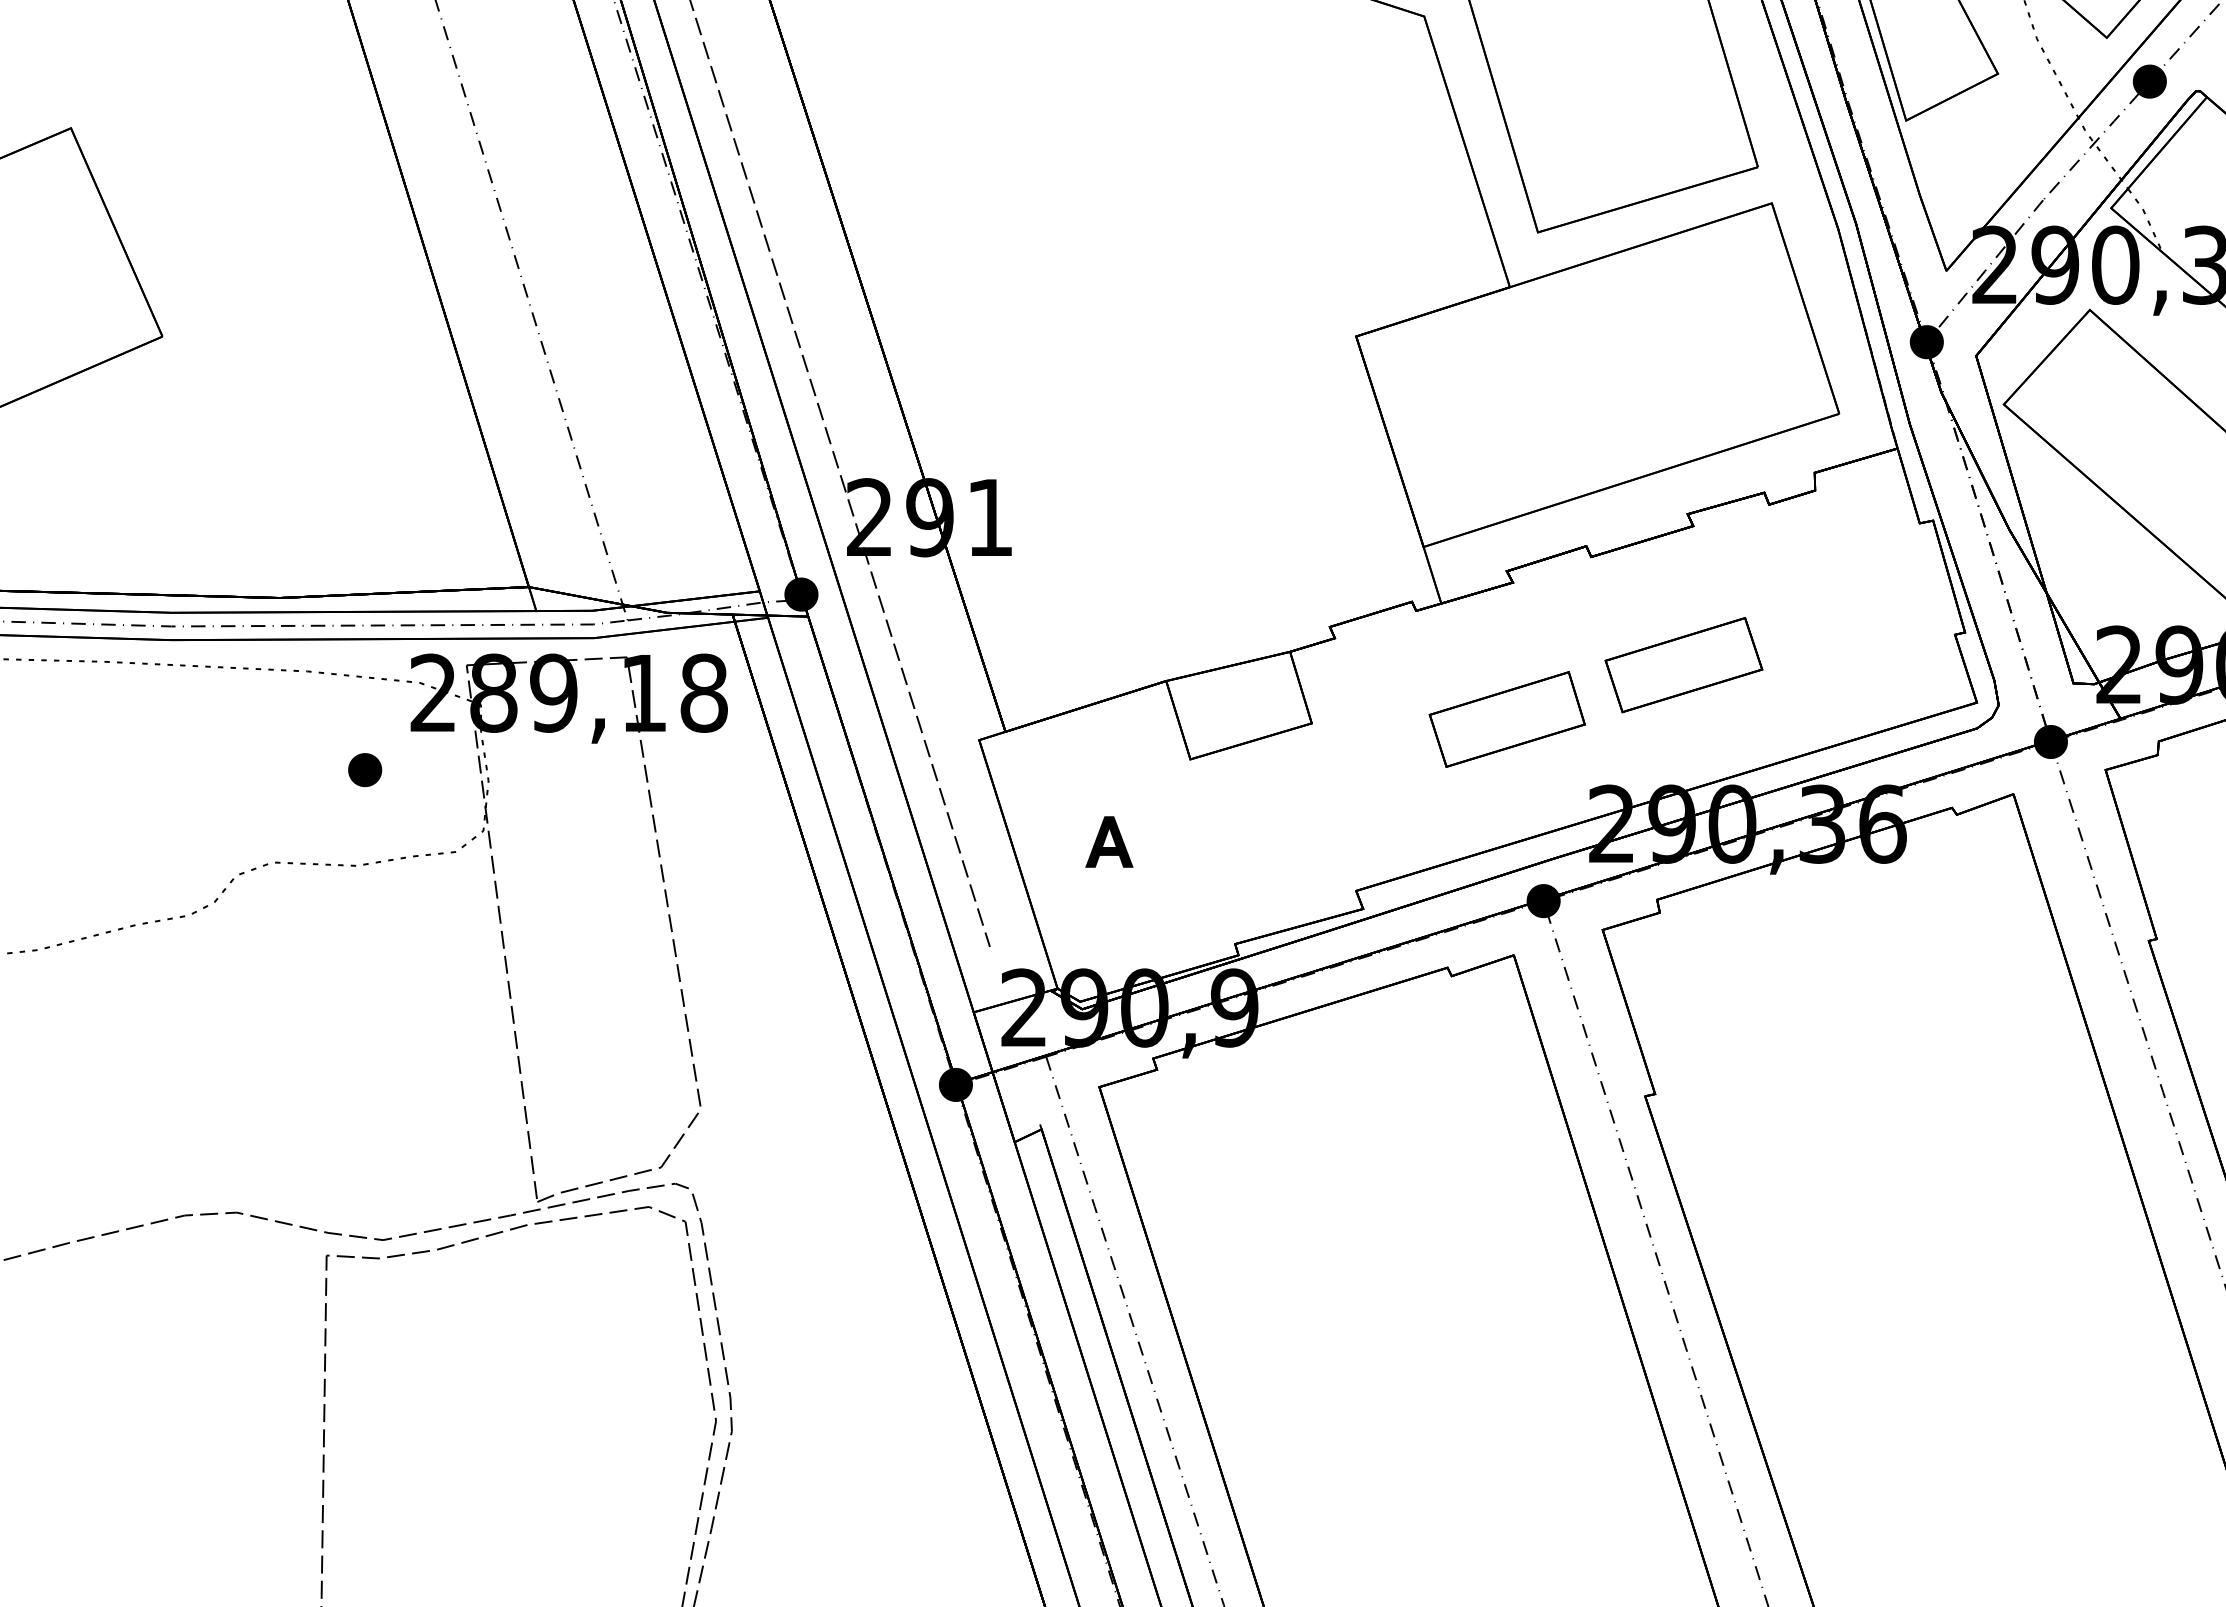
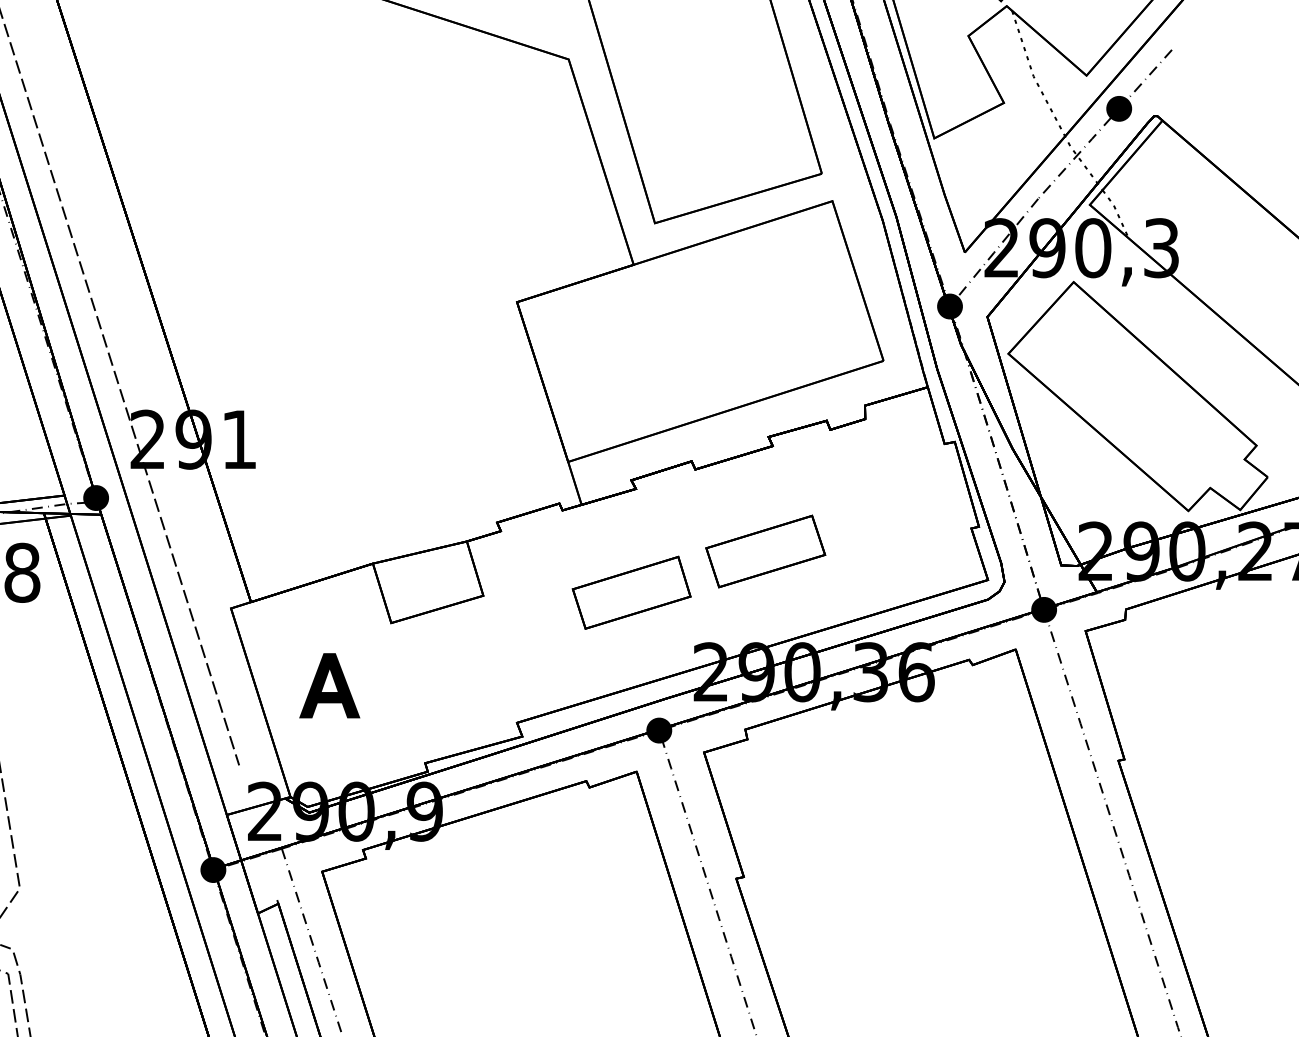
part: (1109, 841) -> (329, 685), size x1.67

